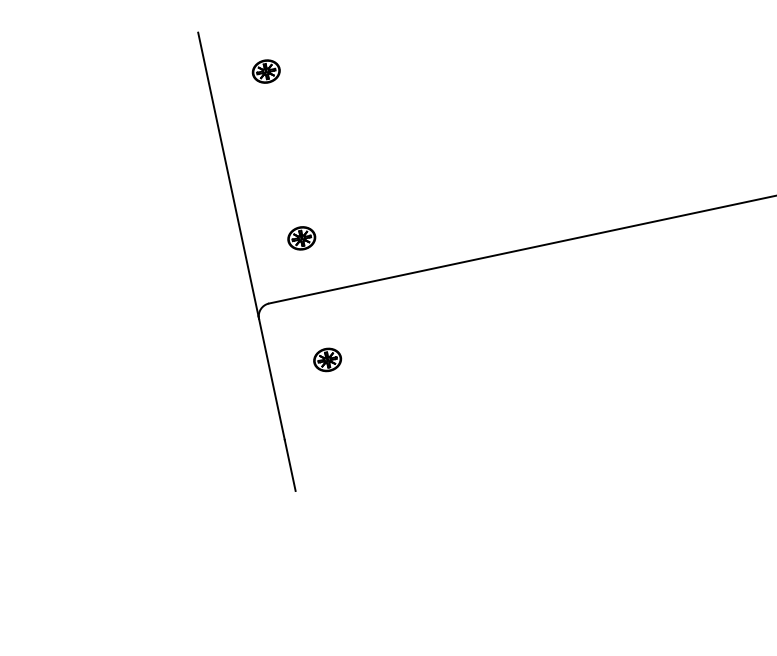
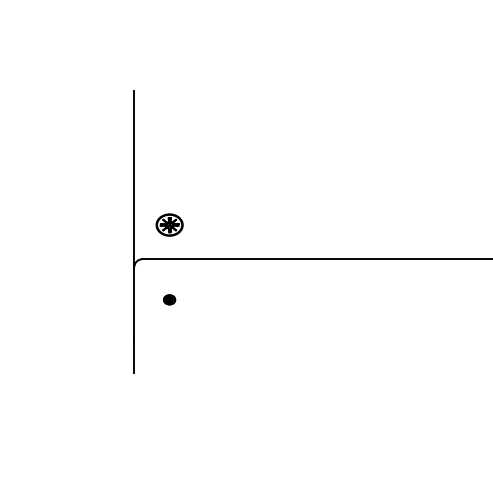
part: (266, 71) -> (169, 122), removed
part: (301, 237) -> (169, 224), size x1.6
part: (327, 359) -> (169, 299), size x0.7

